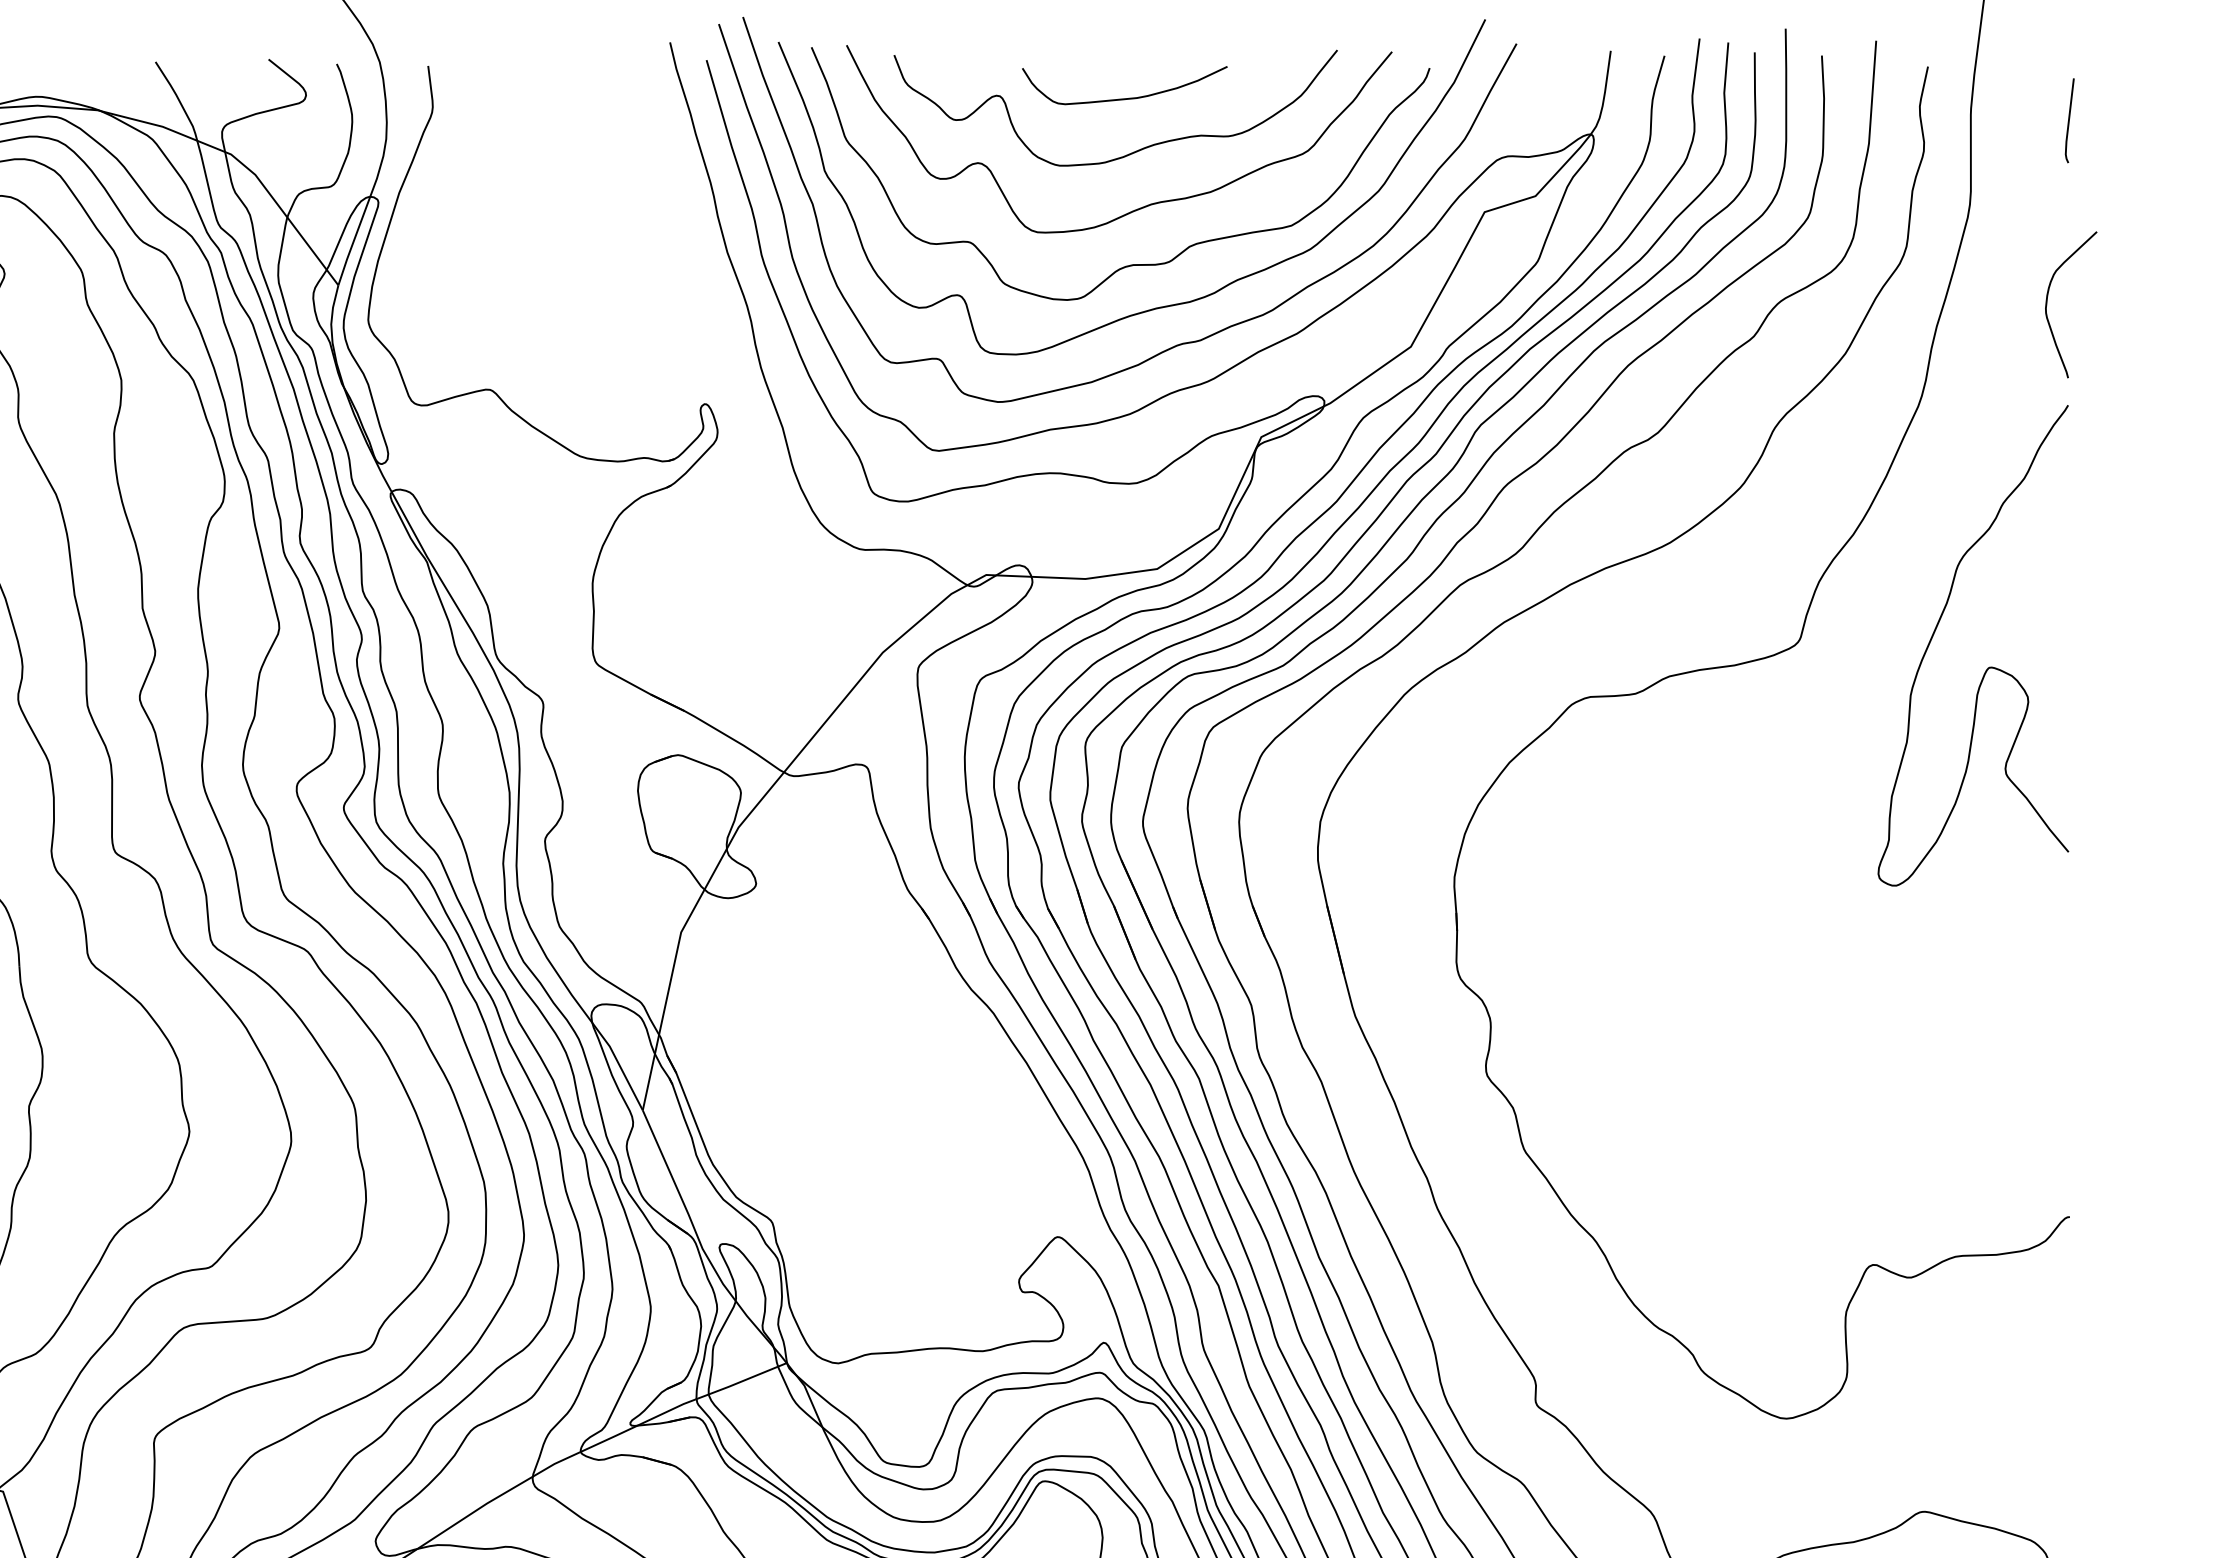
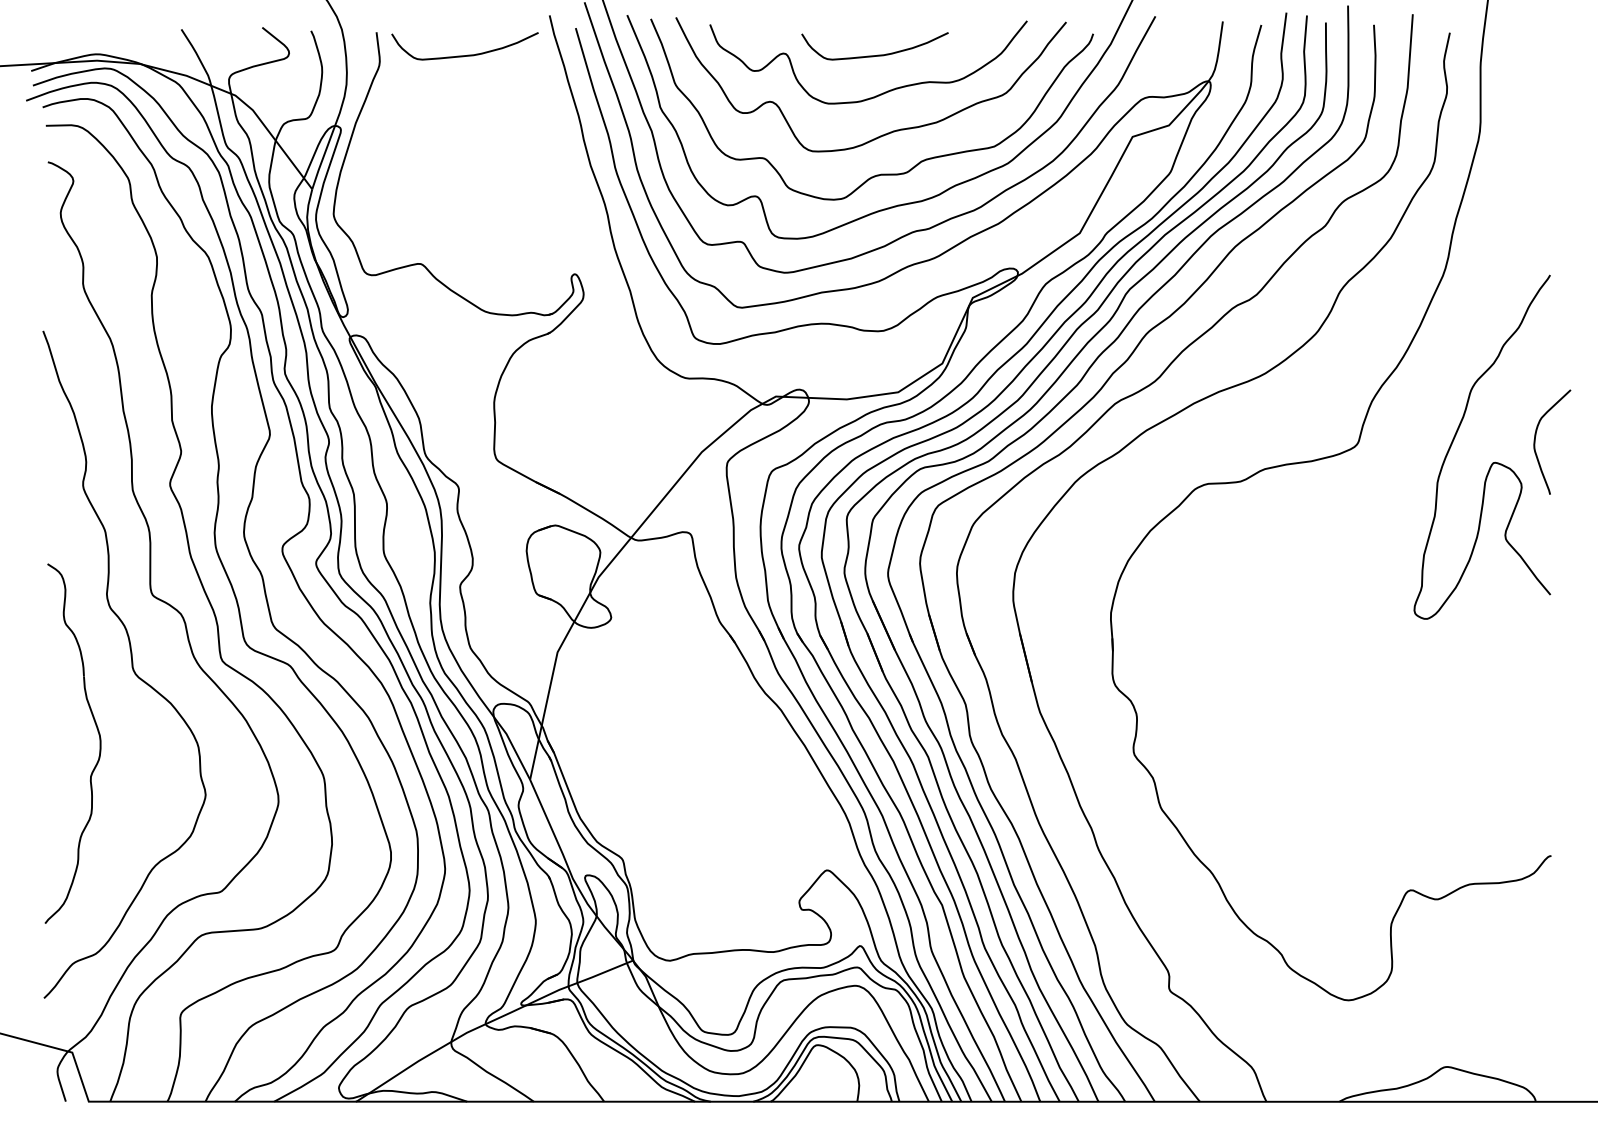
curve: (555, 97) -> (467, 54), added
line: (2069, 120) -> (1551, 71), removed
curve: (2049, 296) -> (1536, 436), moved

